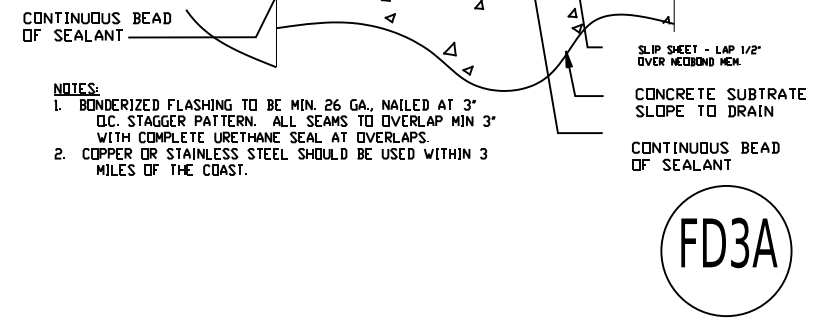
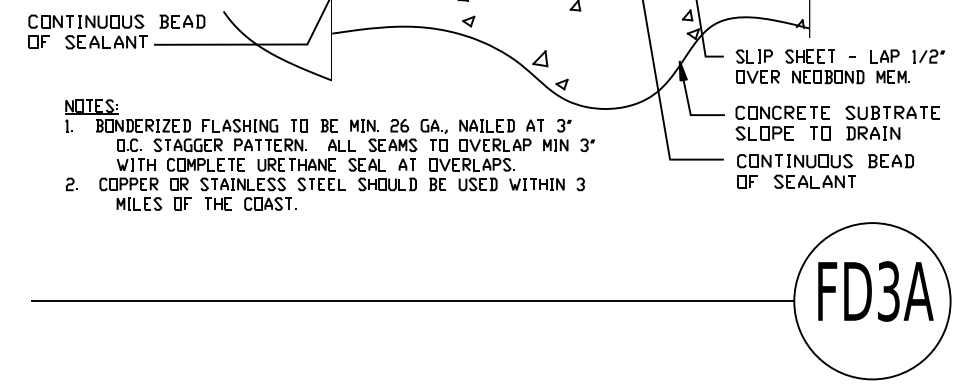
part: (699, 55) -> (839, 66), size x1.43
part: (714, 105) -> (830, 126), moved
part: (705, 156) -> (825, 171), moved
line: (344, 251) -> (413, 301), added

